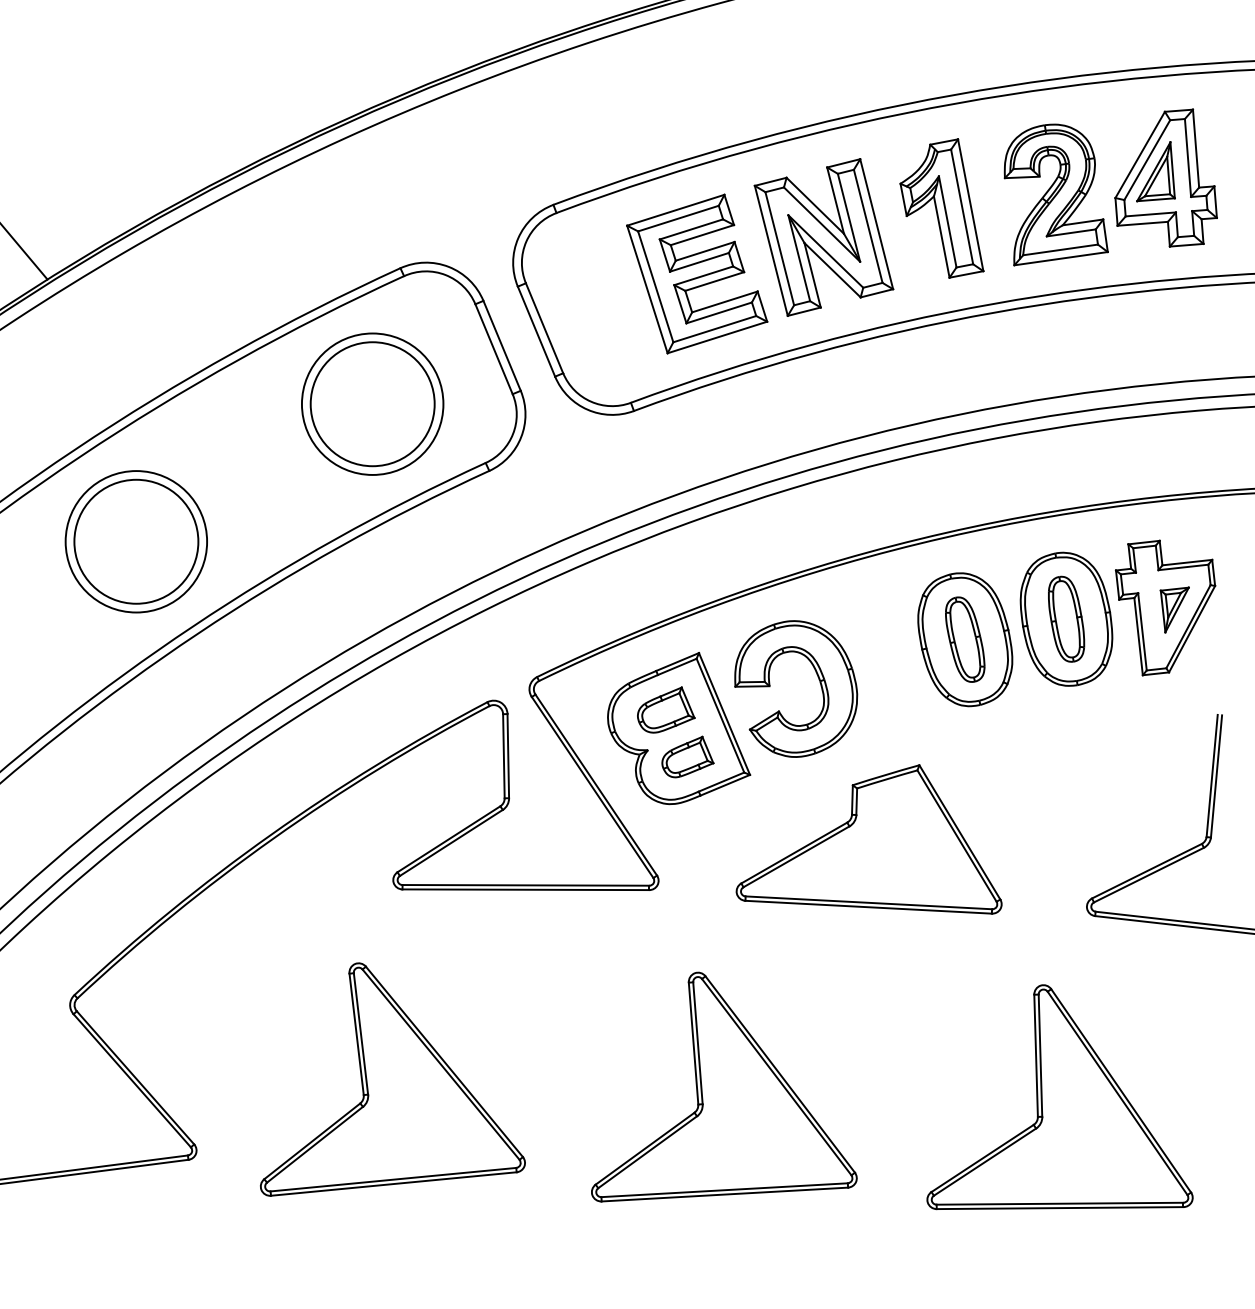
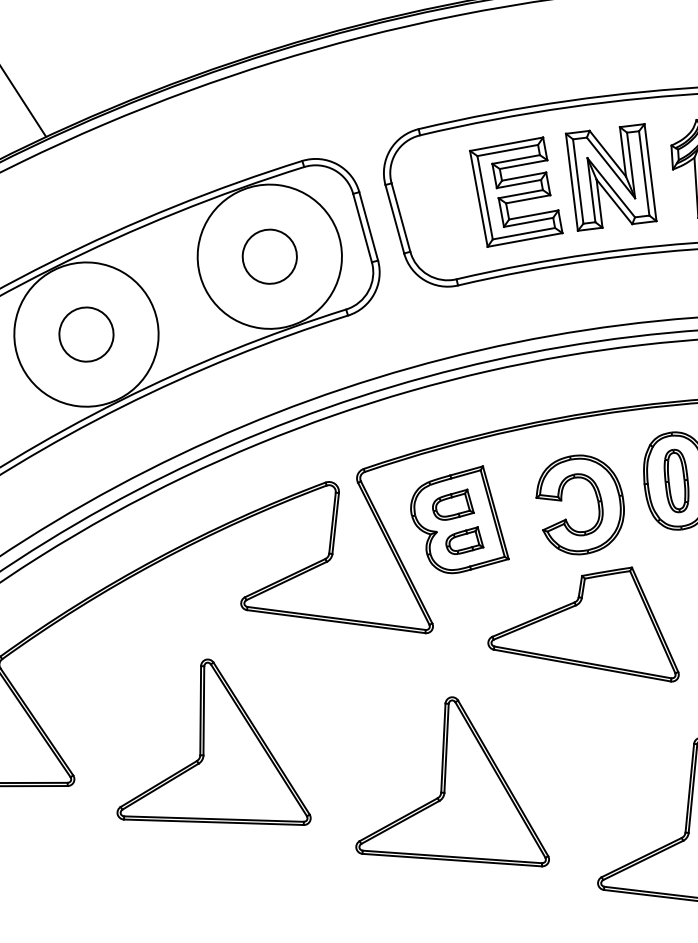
circle: (372, 403) -> (269, 256), size x1.4
circle: (372, 404) -> (269, 256), size x0.6
circle: (136, 541) -> (86, 334), size x0.6
circle: (136, 541) -> (86, 334), size x1.4
part: (817, 677) -> (596, 498), moved

